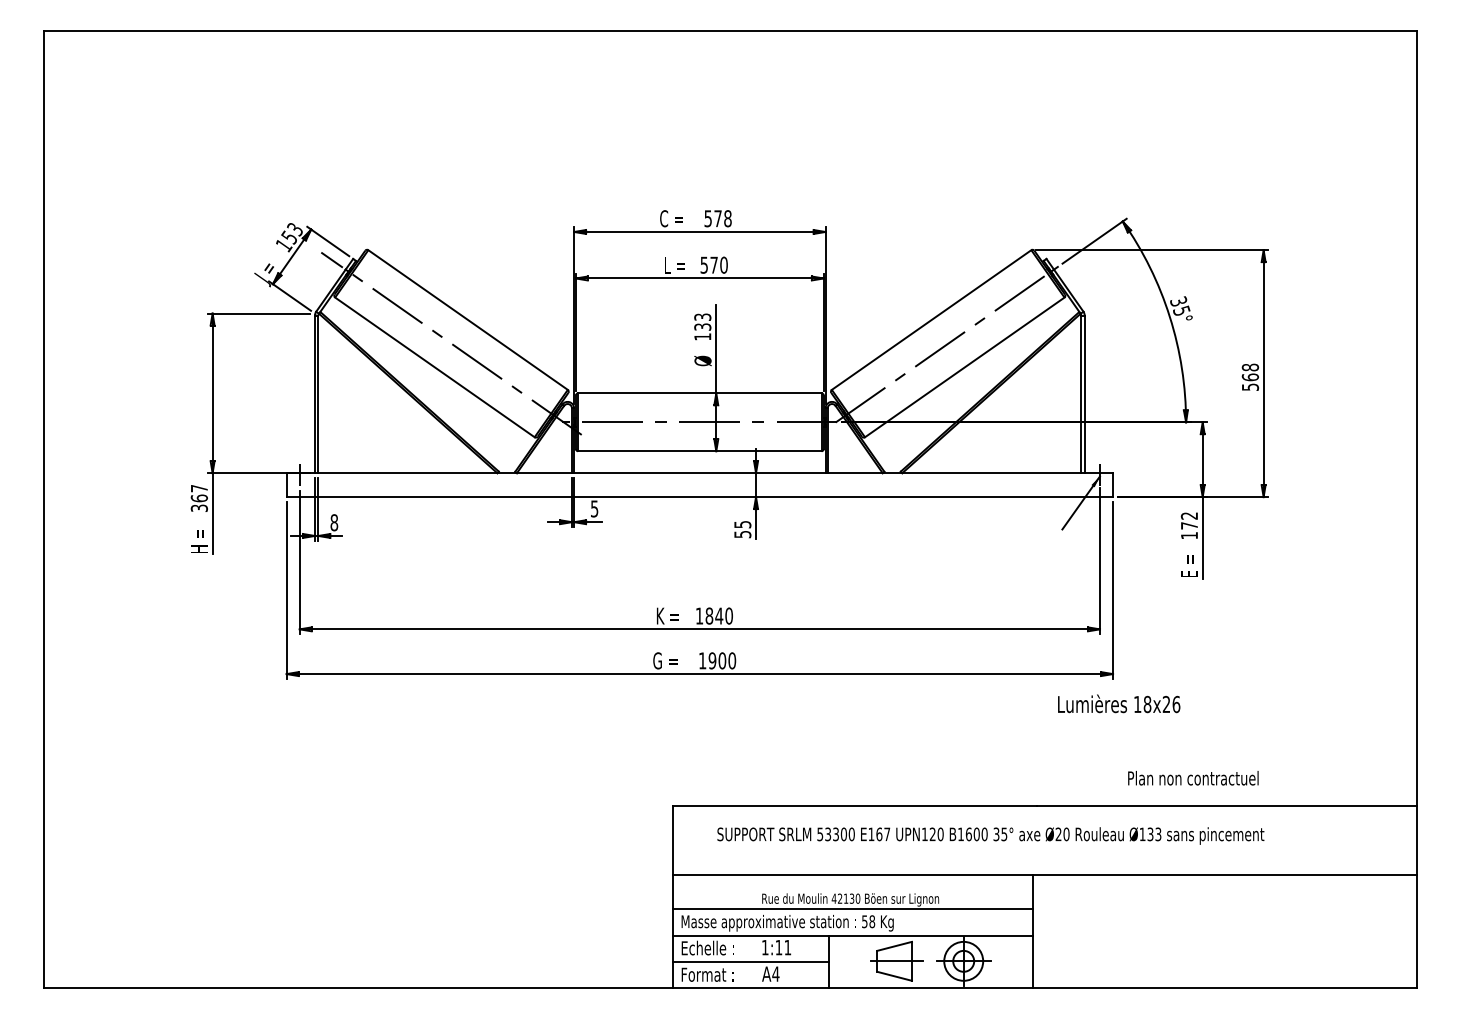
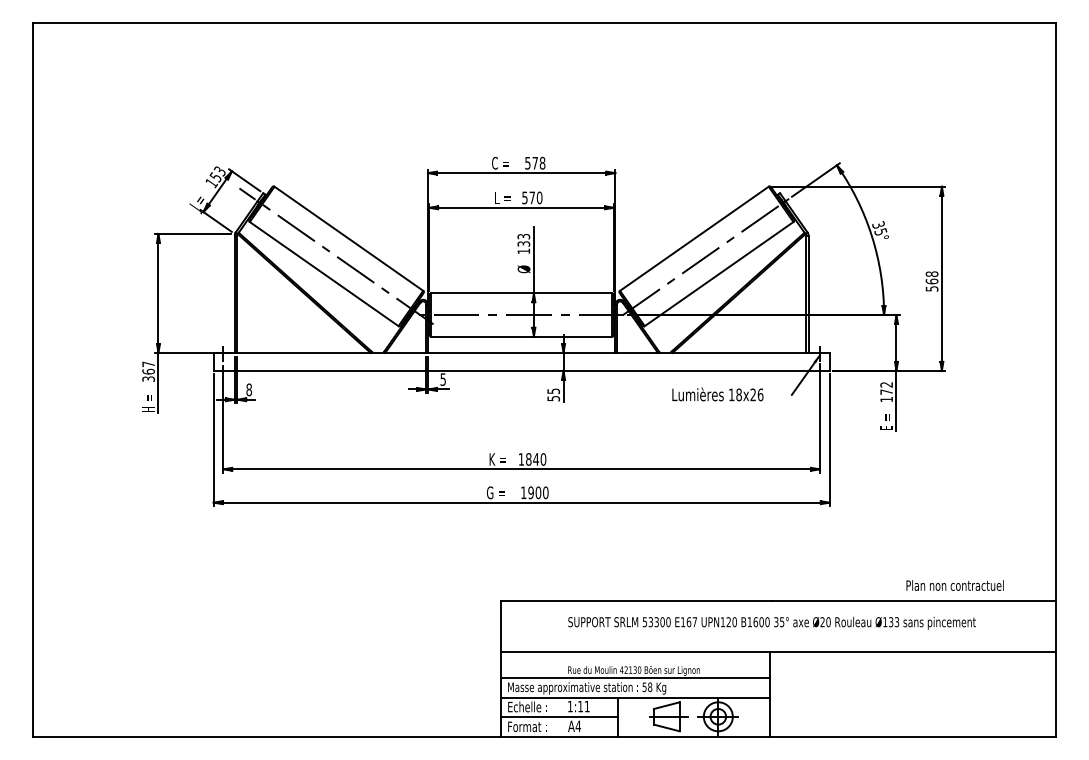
text: (1119, 703) -> (718, 394), moved
text: (1193, 778) -> (955, 585), moved
text: (990, 835) -> (771, 623), moved

